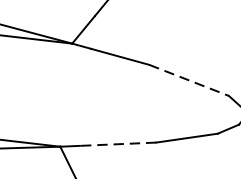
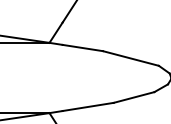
line: (188, 80) -> (130, 58), dashed -> solid
line: (118, 143) -> (88, 106), dashed -> solid

